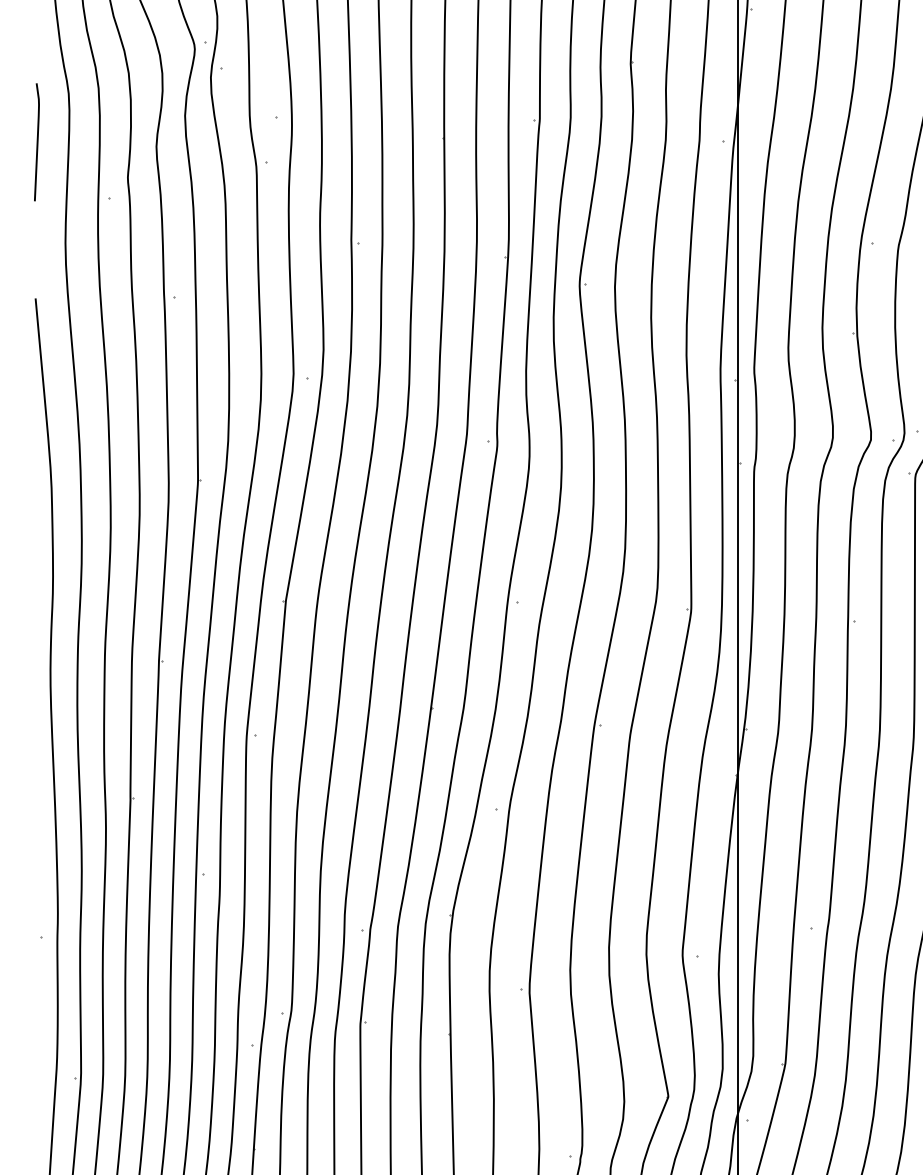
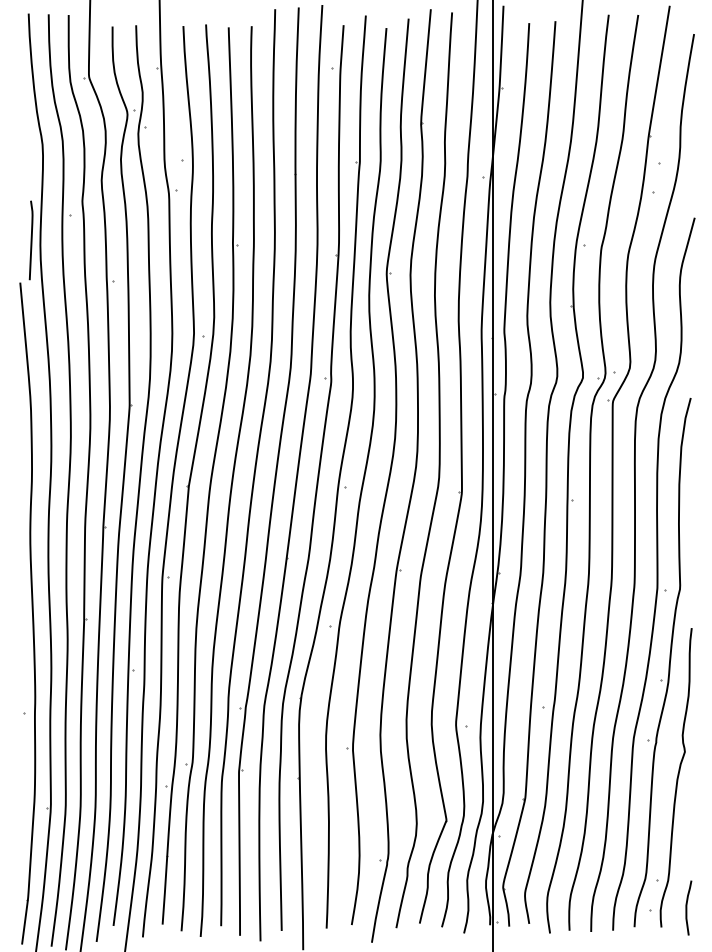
curve: (35, 142) -> (30, 240), moved

